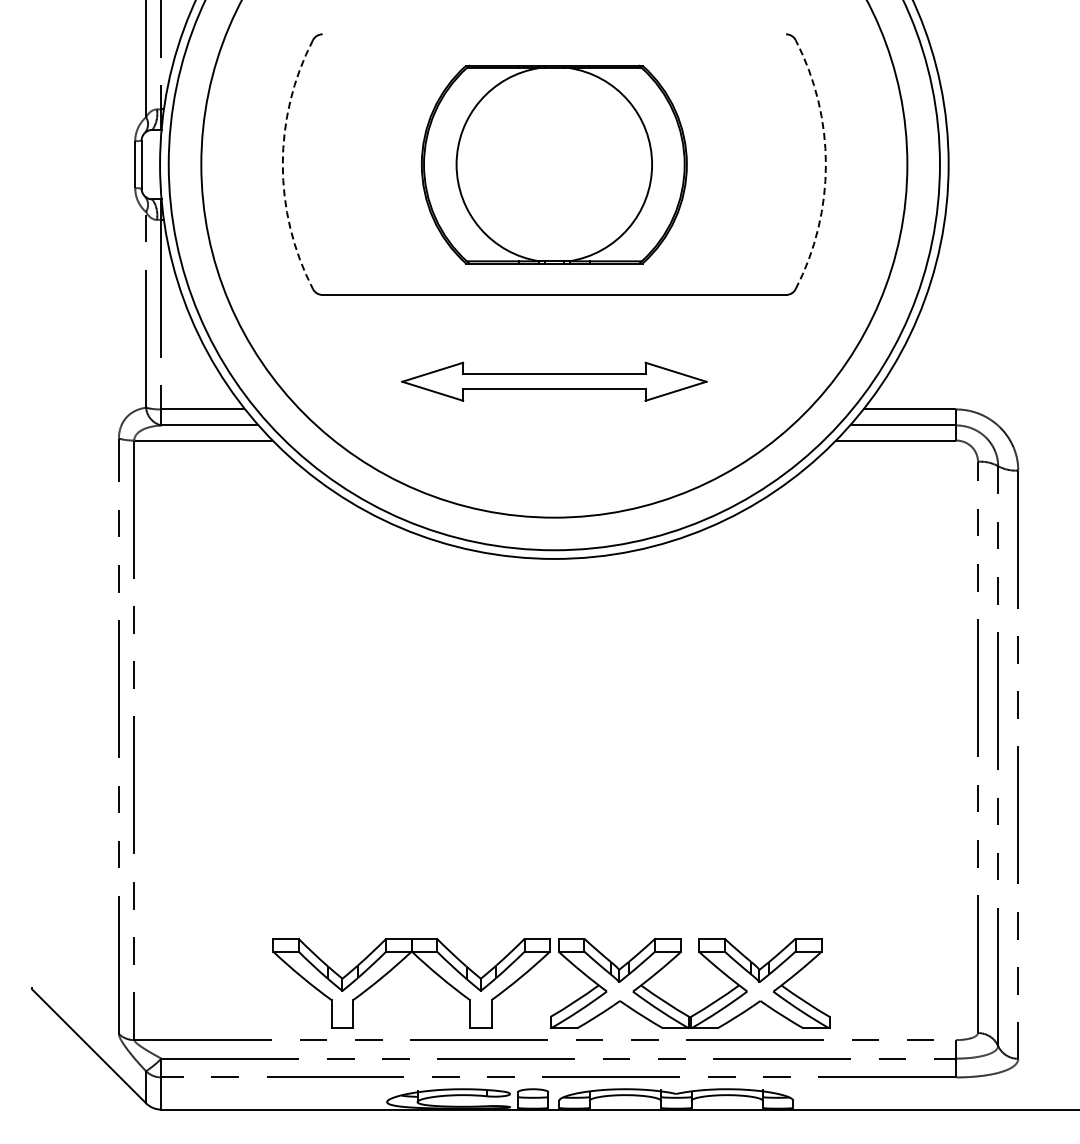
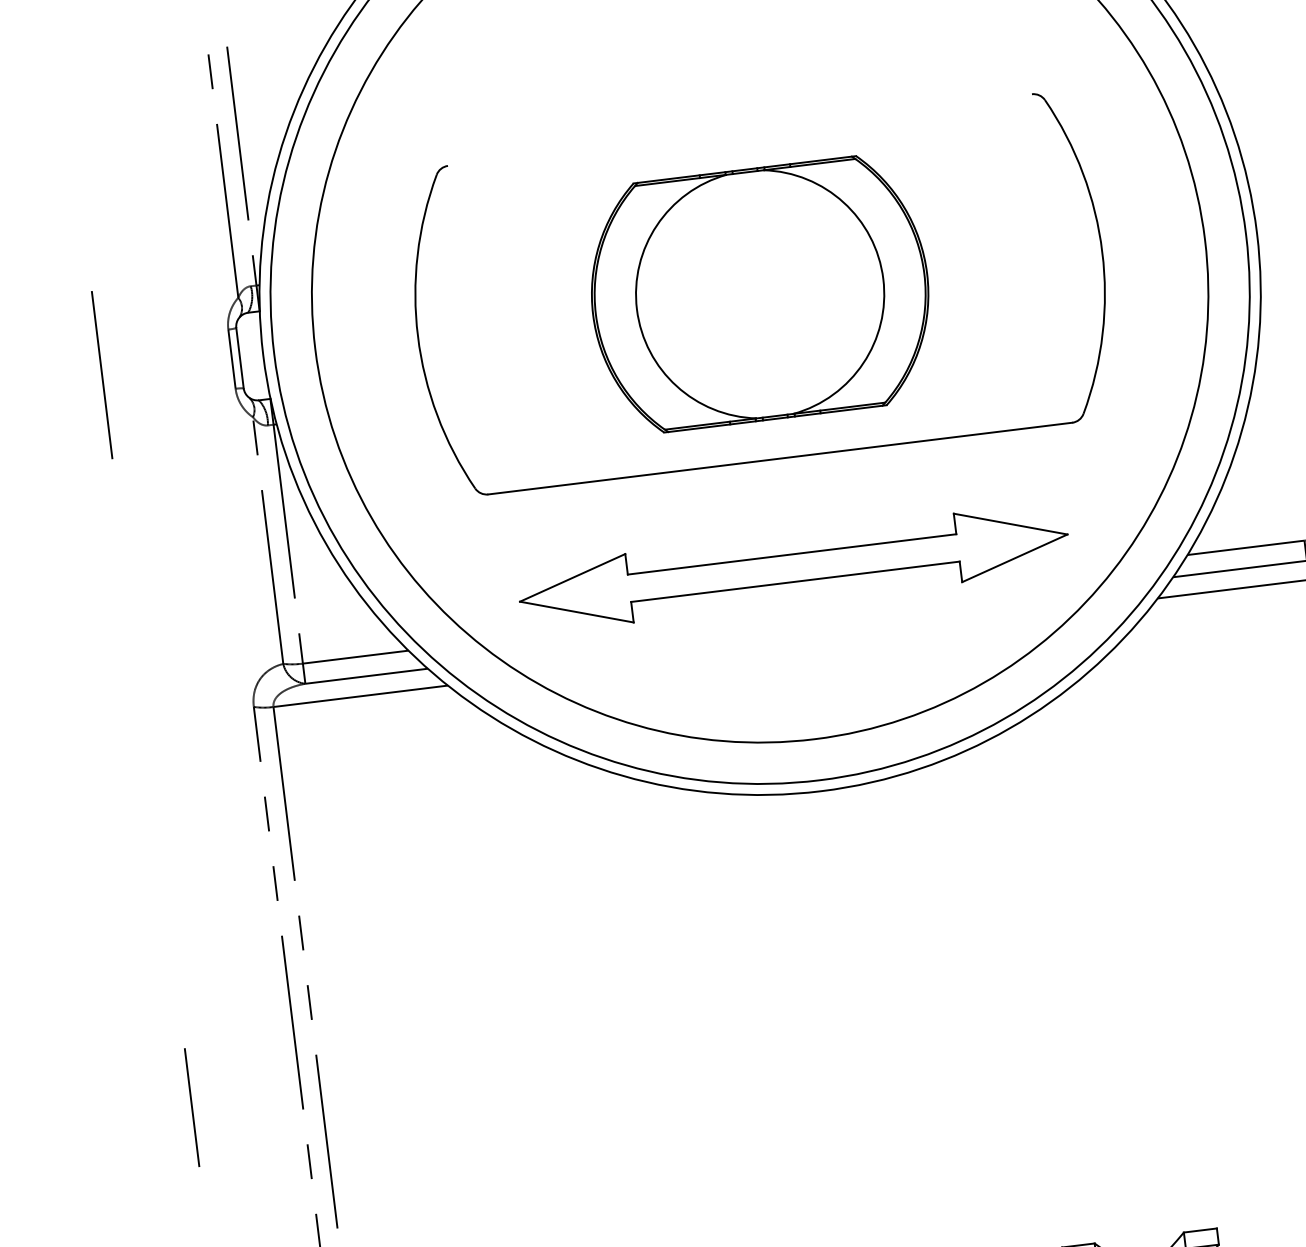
line: (32, 164) -> (102, 374), added
arc: (282, 164) -> (417, 336), dashed -> solid
arc: (825, 164) -> (1101, 252), dashed -> solid
part: (554, 381) -> (793, 567), size x1.43
line: (32, 745) -> (192, 1107), added

